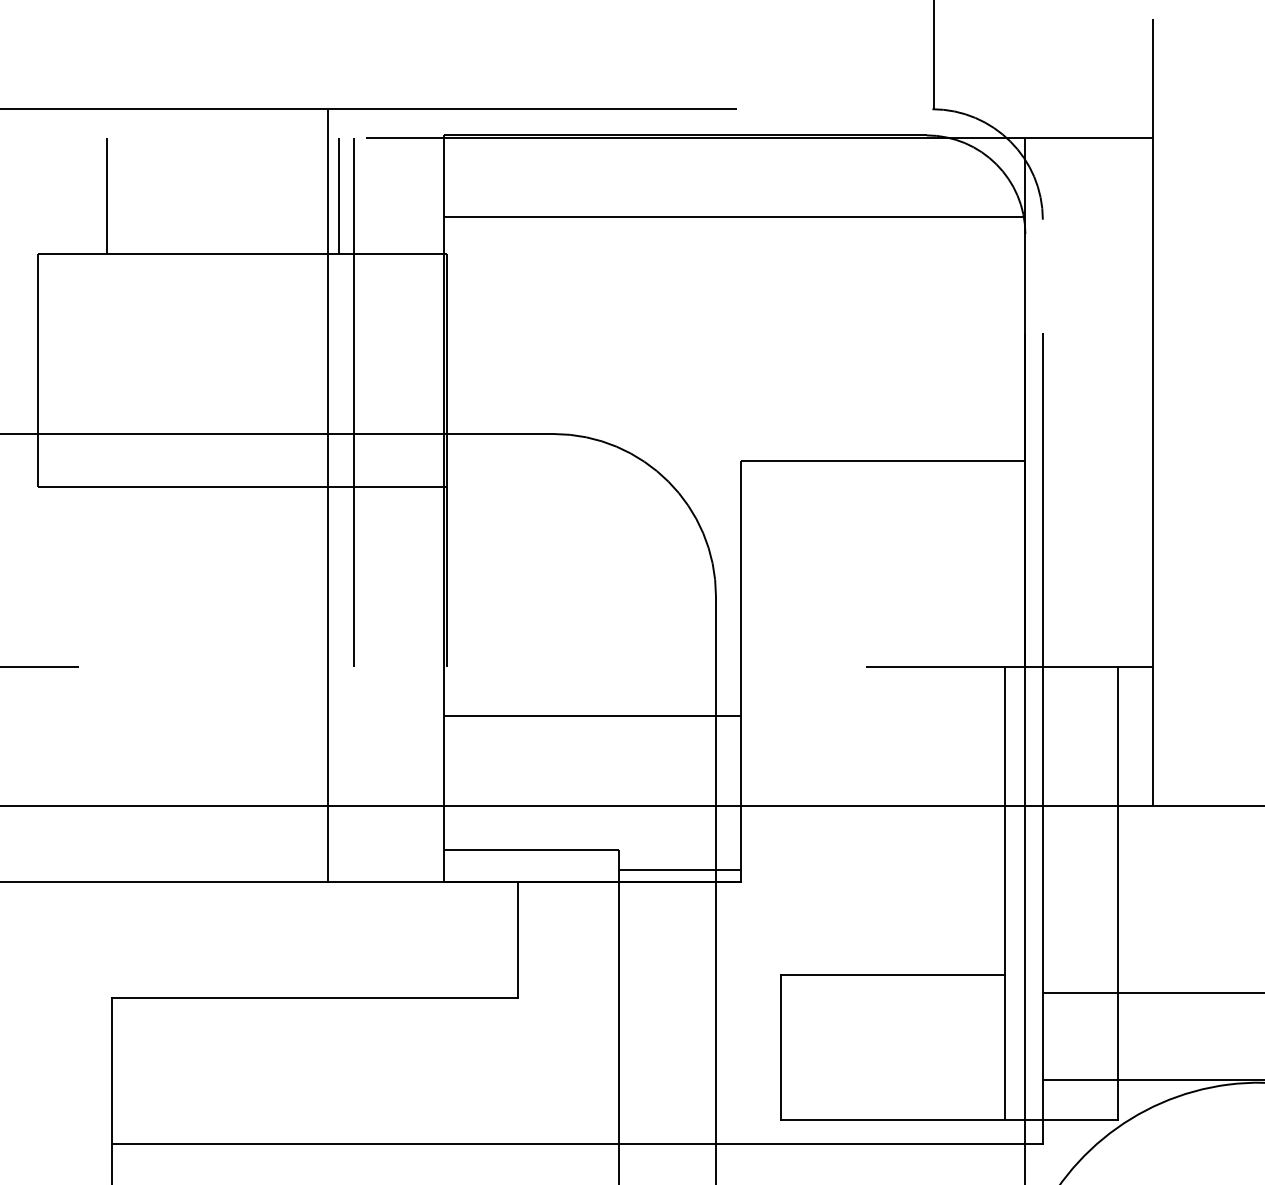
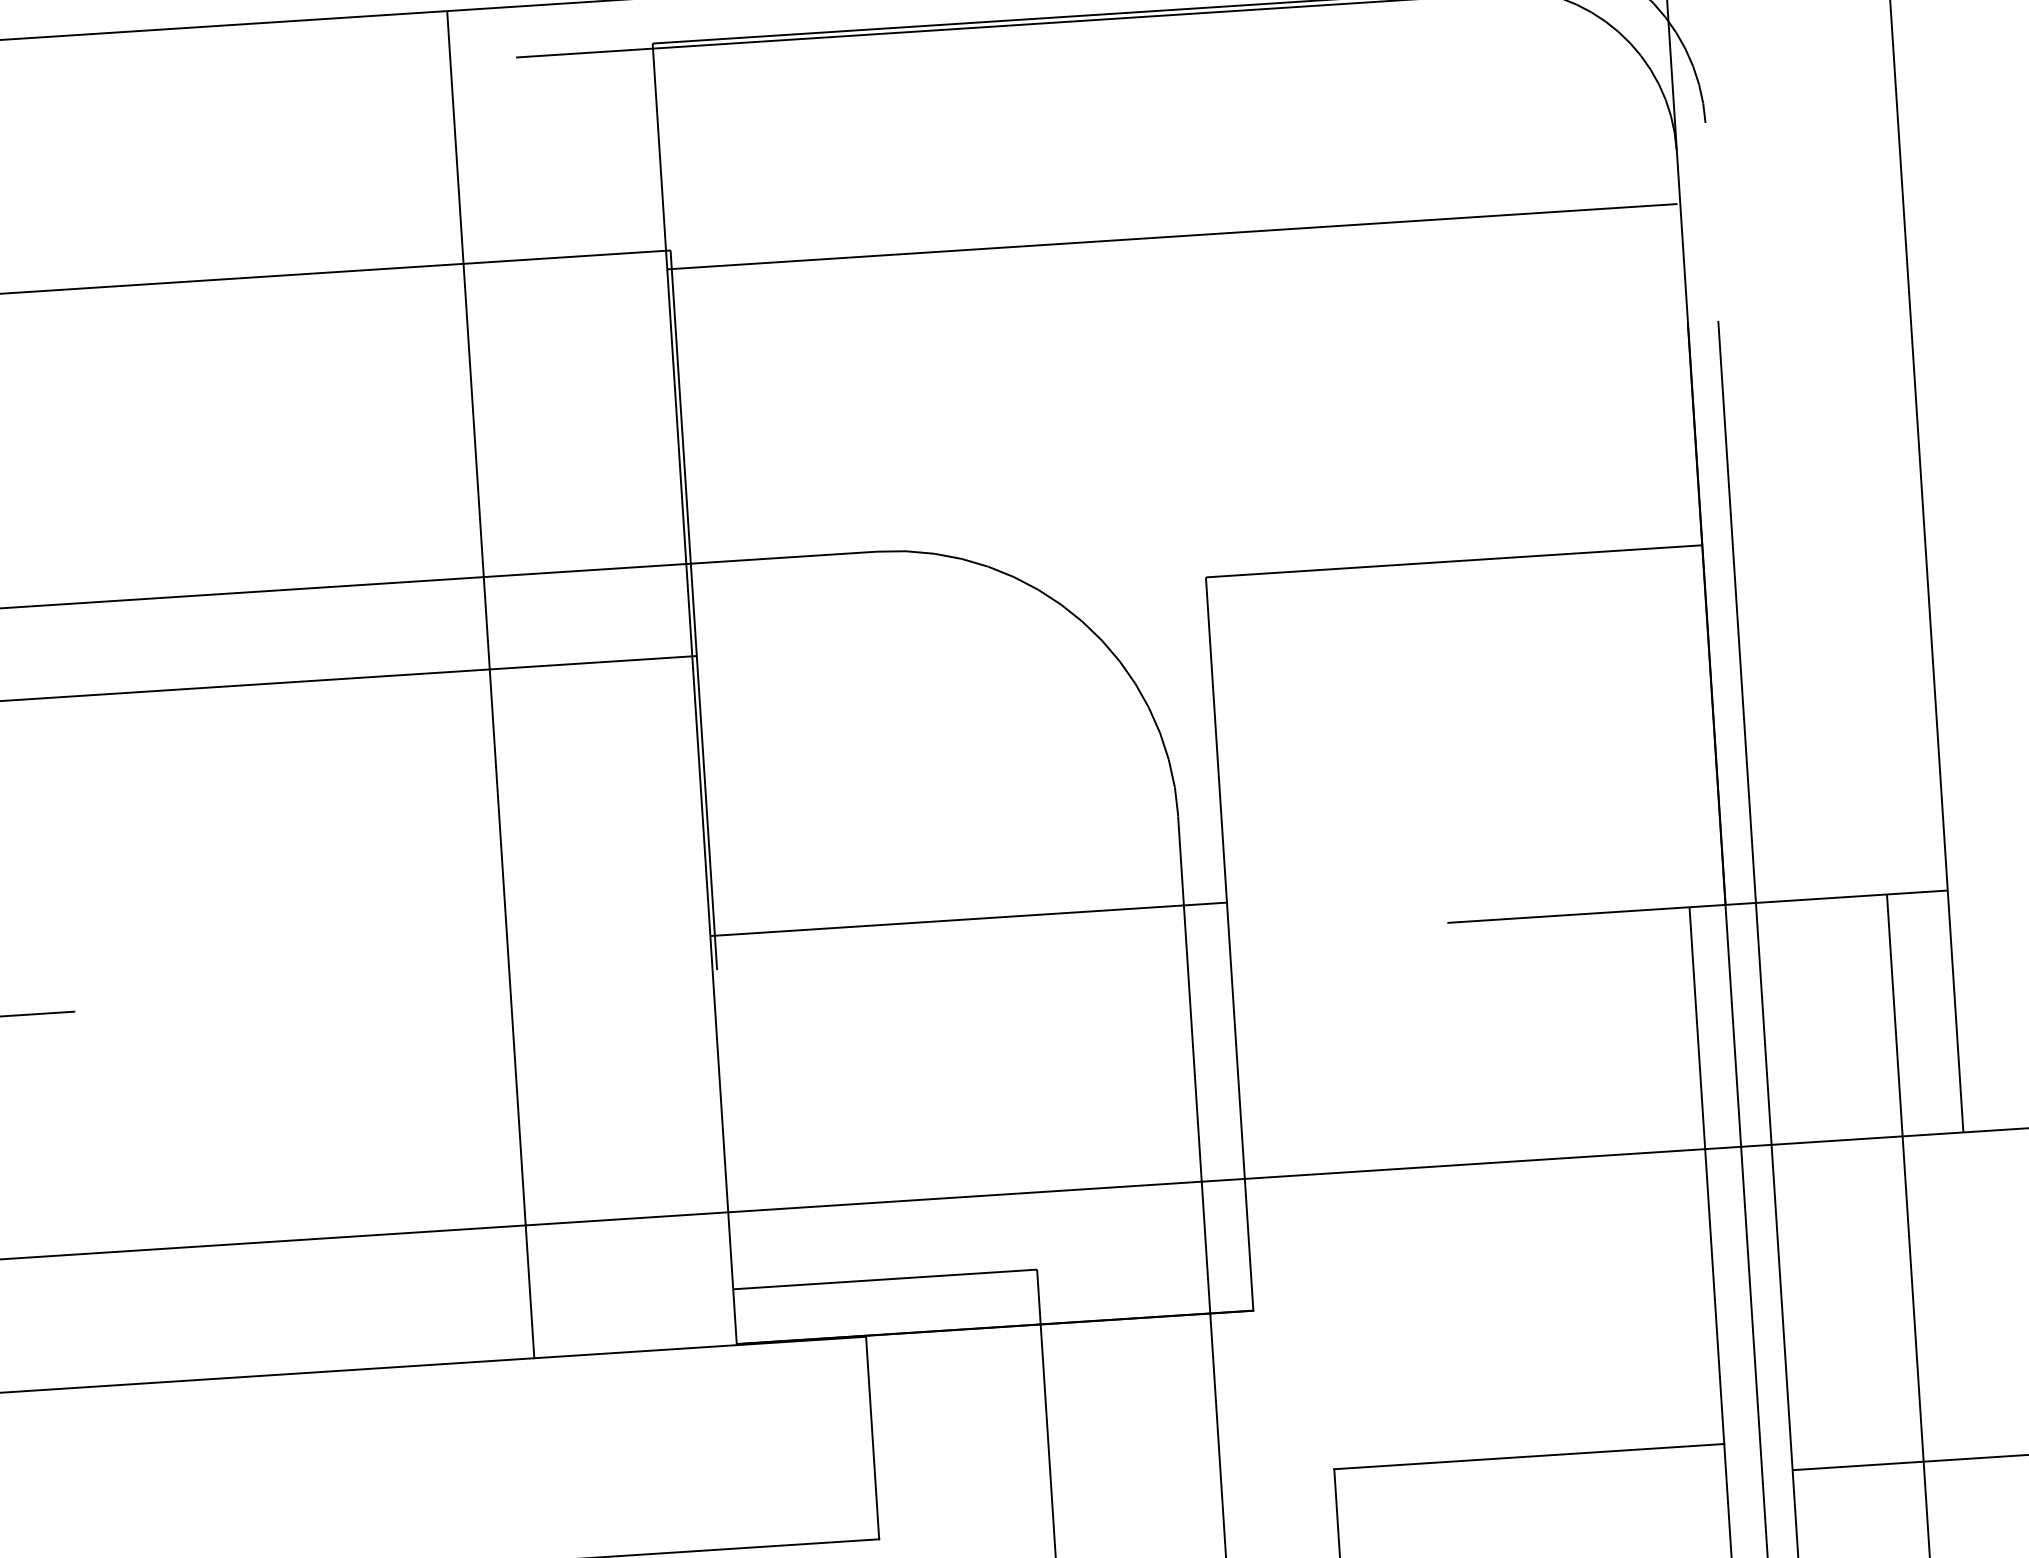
line: (106, 196) -> (70, 188), removed
line: (339, 196) -> (477, 161), removed
line: (733, 216) -> (1171, 235), moved
line: (353, 402) -> (524, 519), removed
line: (592, 716) -> (968, 919), moved
line: (679, 869) -> (1145, 1296), removed

